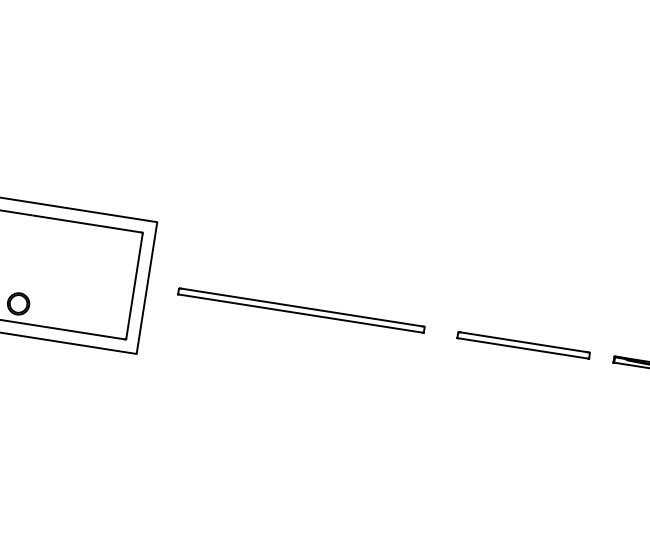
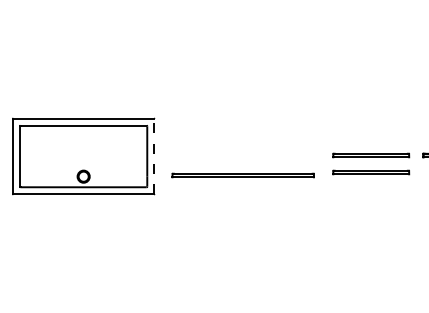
line: (147, 288) -> (154, 156), solid -> dashed
part: (300, 310) -> (242, 175), moved
part: (519, 374) -> (371, 172), added

